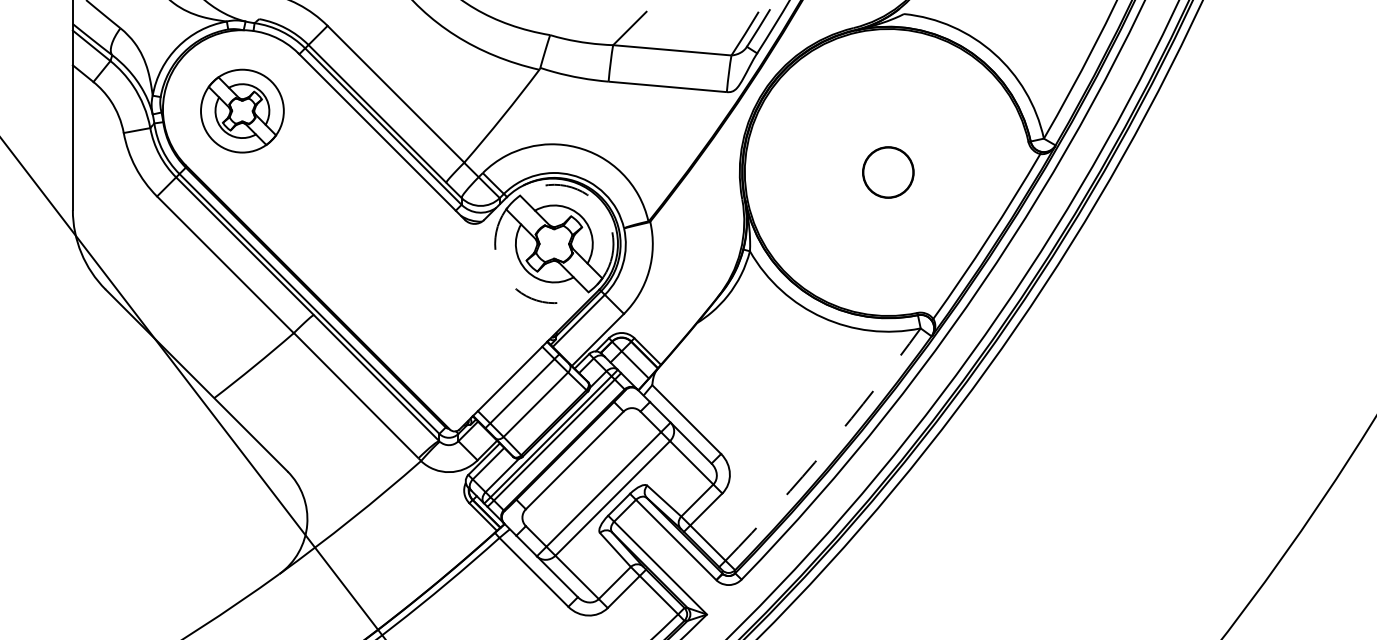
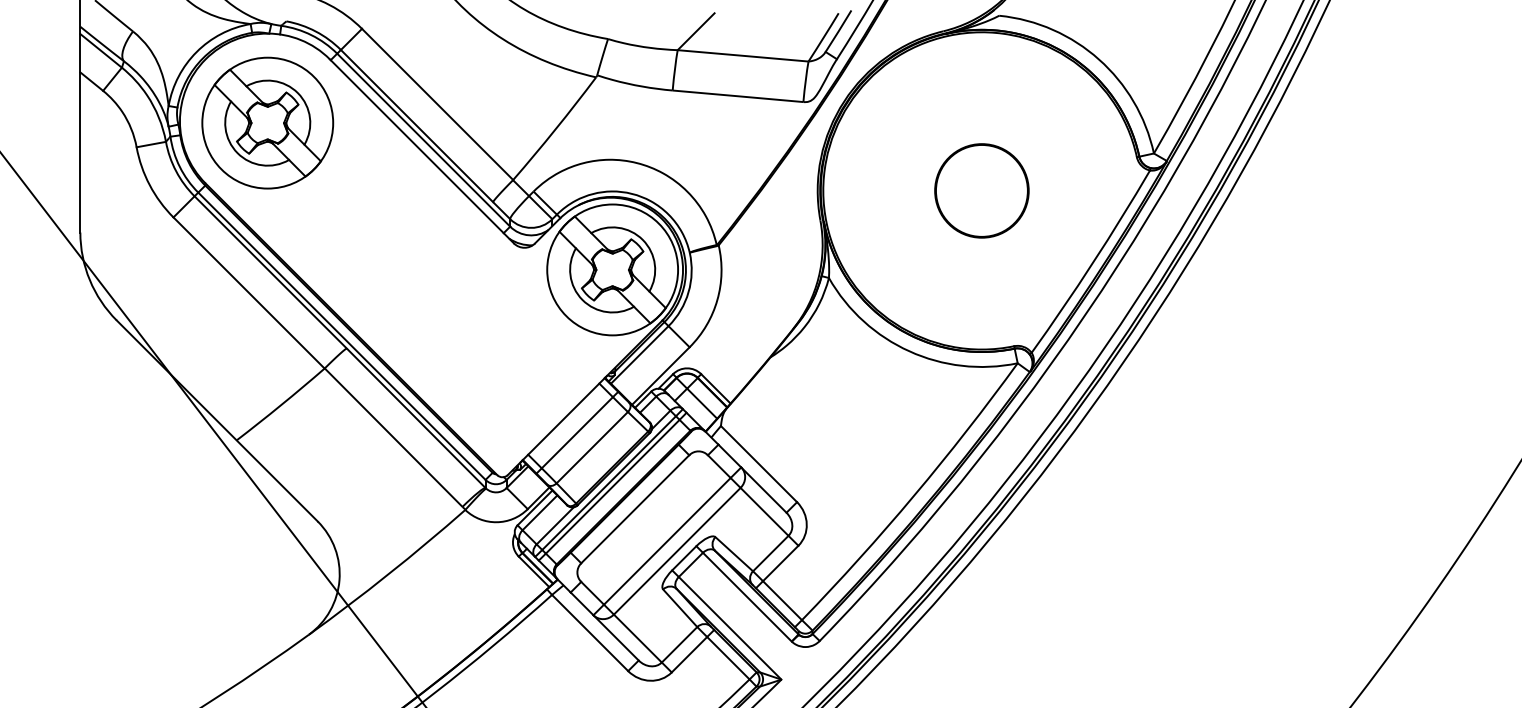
part: (242, 110) -> (267, 122), size x1.43
circle: (887, 172) -> (981, 190), size x1.67
circle: (554, 243) -> (612, 269), dashed -> solid
arc: (827, 447) -> (914, 495), dashed -> solid

